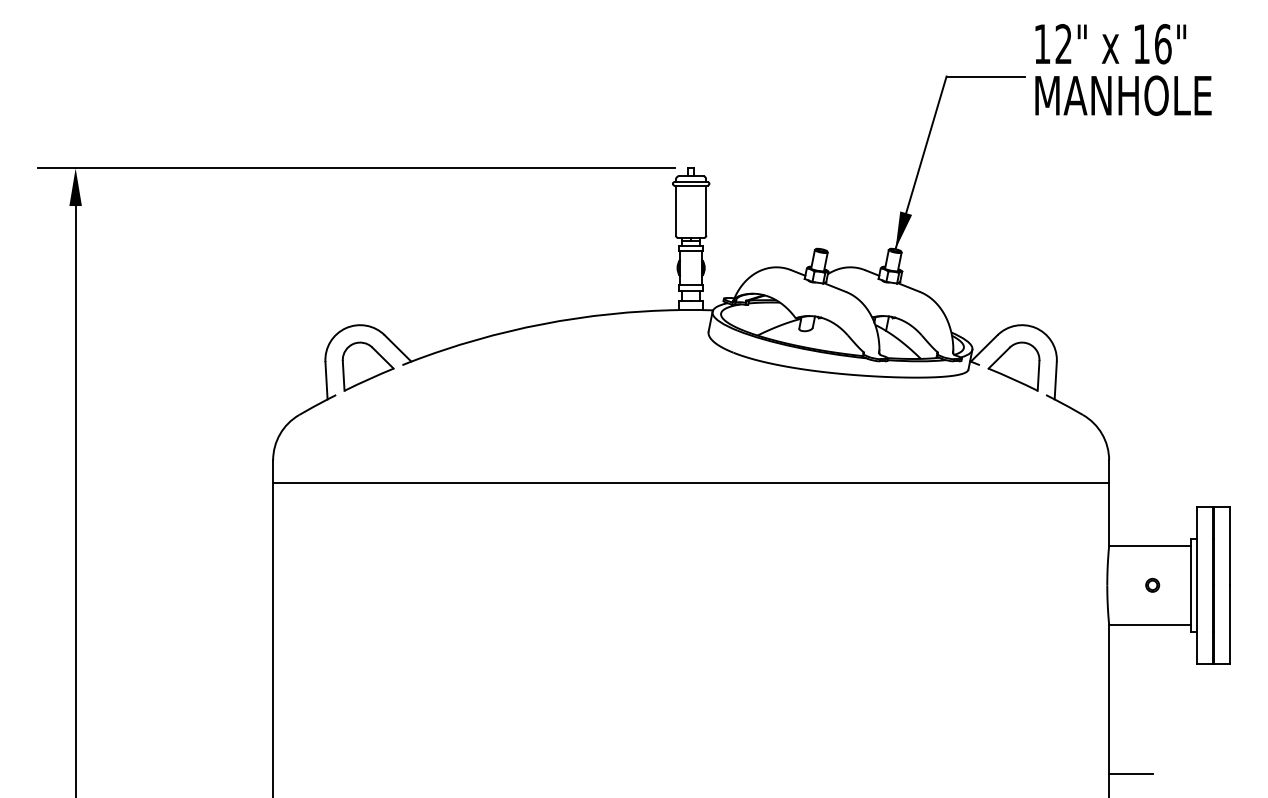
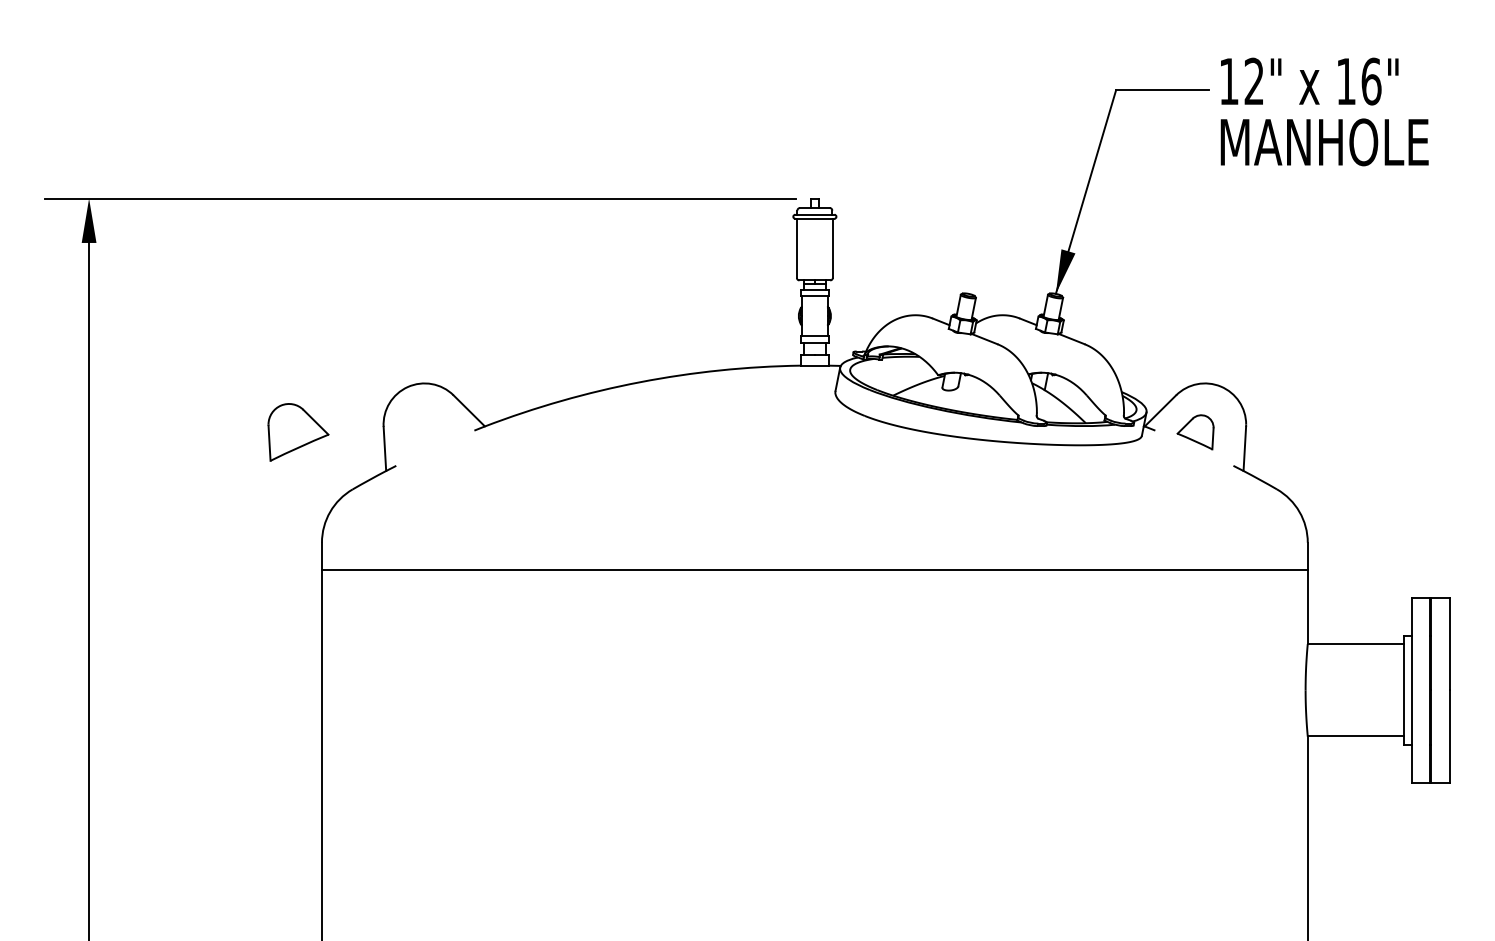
text: (1123, 69) -> (1324, 111), moved
part: (367, 366) -> (297, 432), moved
part: (1013, 366) -> (1195, 432), size x0.6
part: (1152, 585) -> (1358, 690), removed
line: (1131, 774) -> (1334, 913), removed

